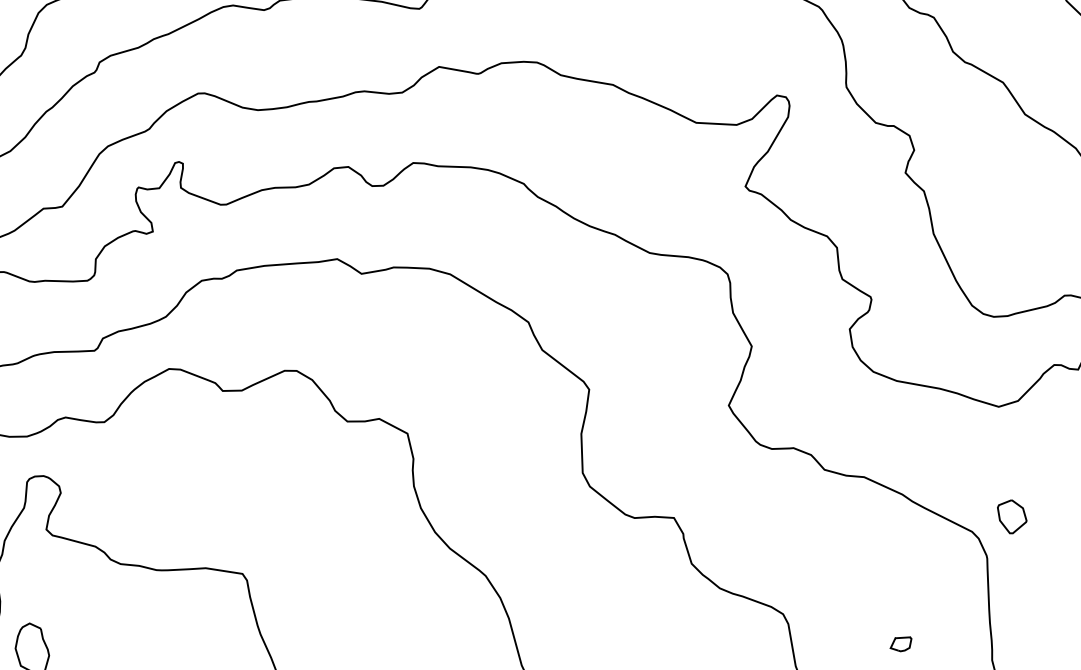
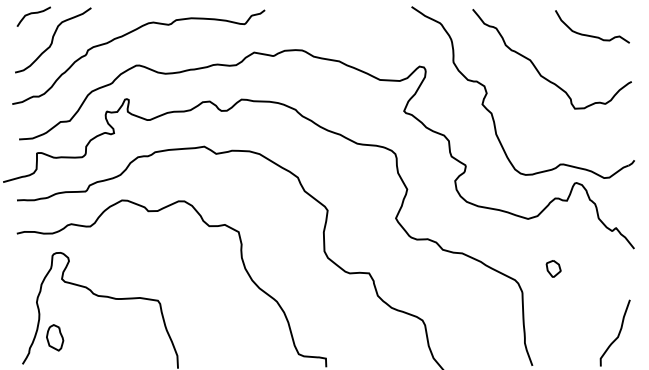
part: (1011, 516) -> (553, 268), moved
part: (901, 642) -> (480, 334), removed

